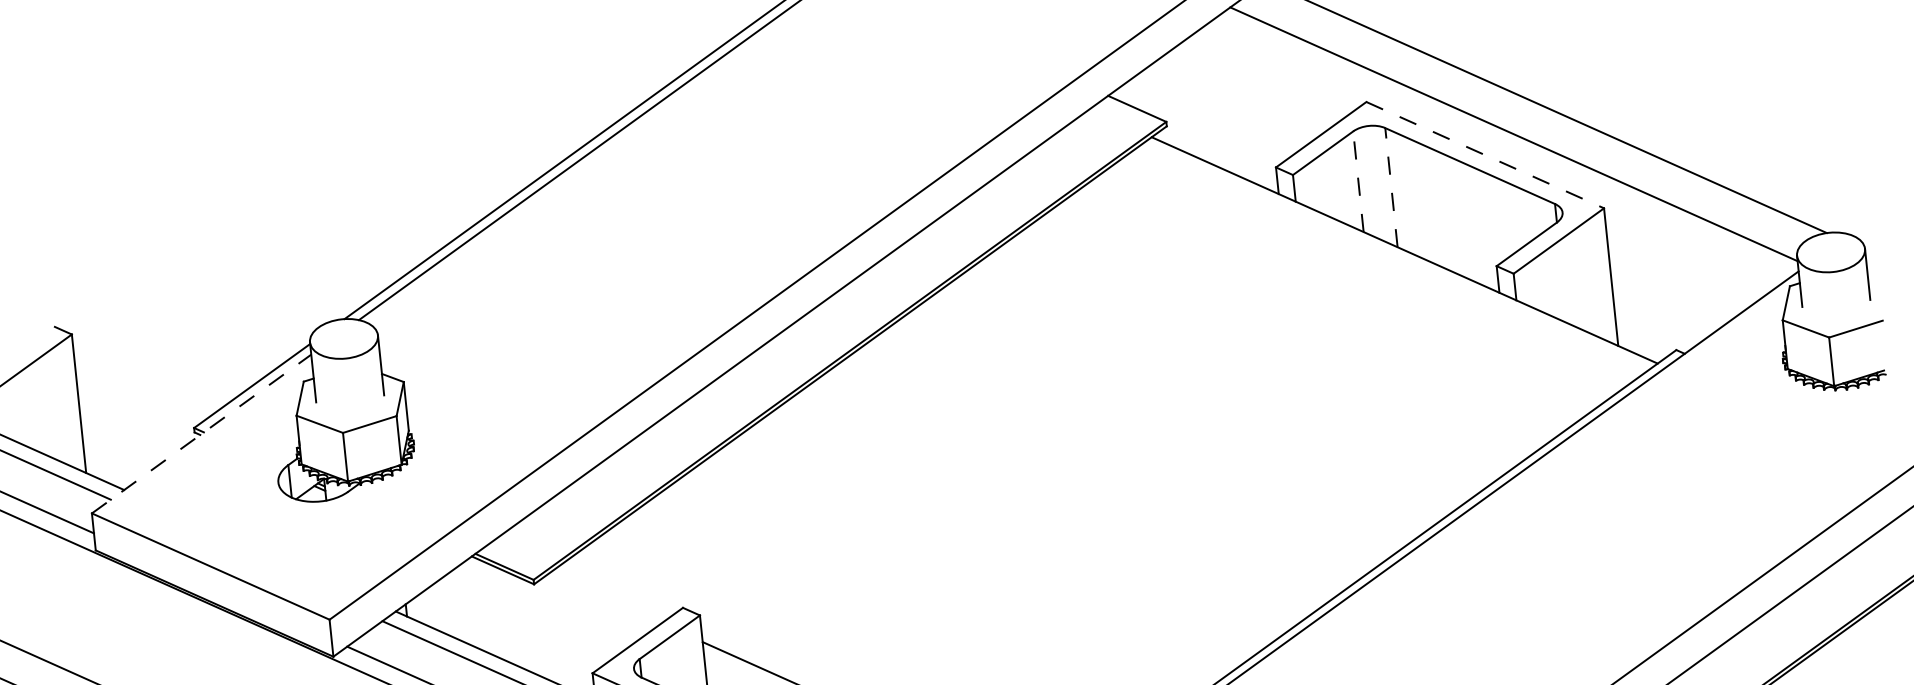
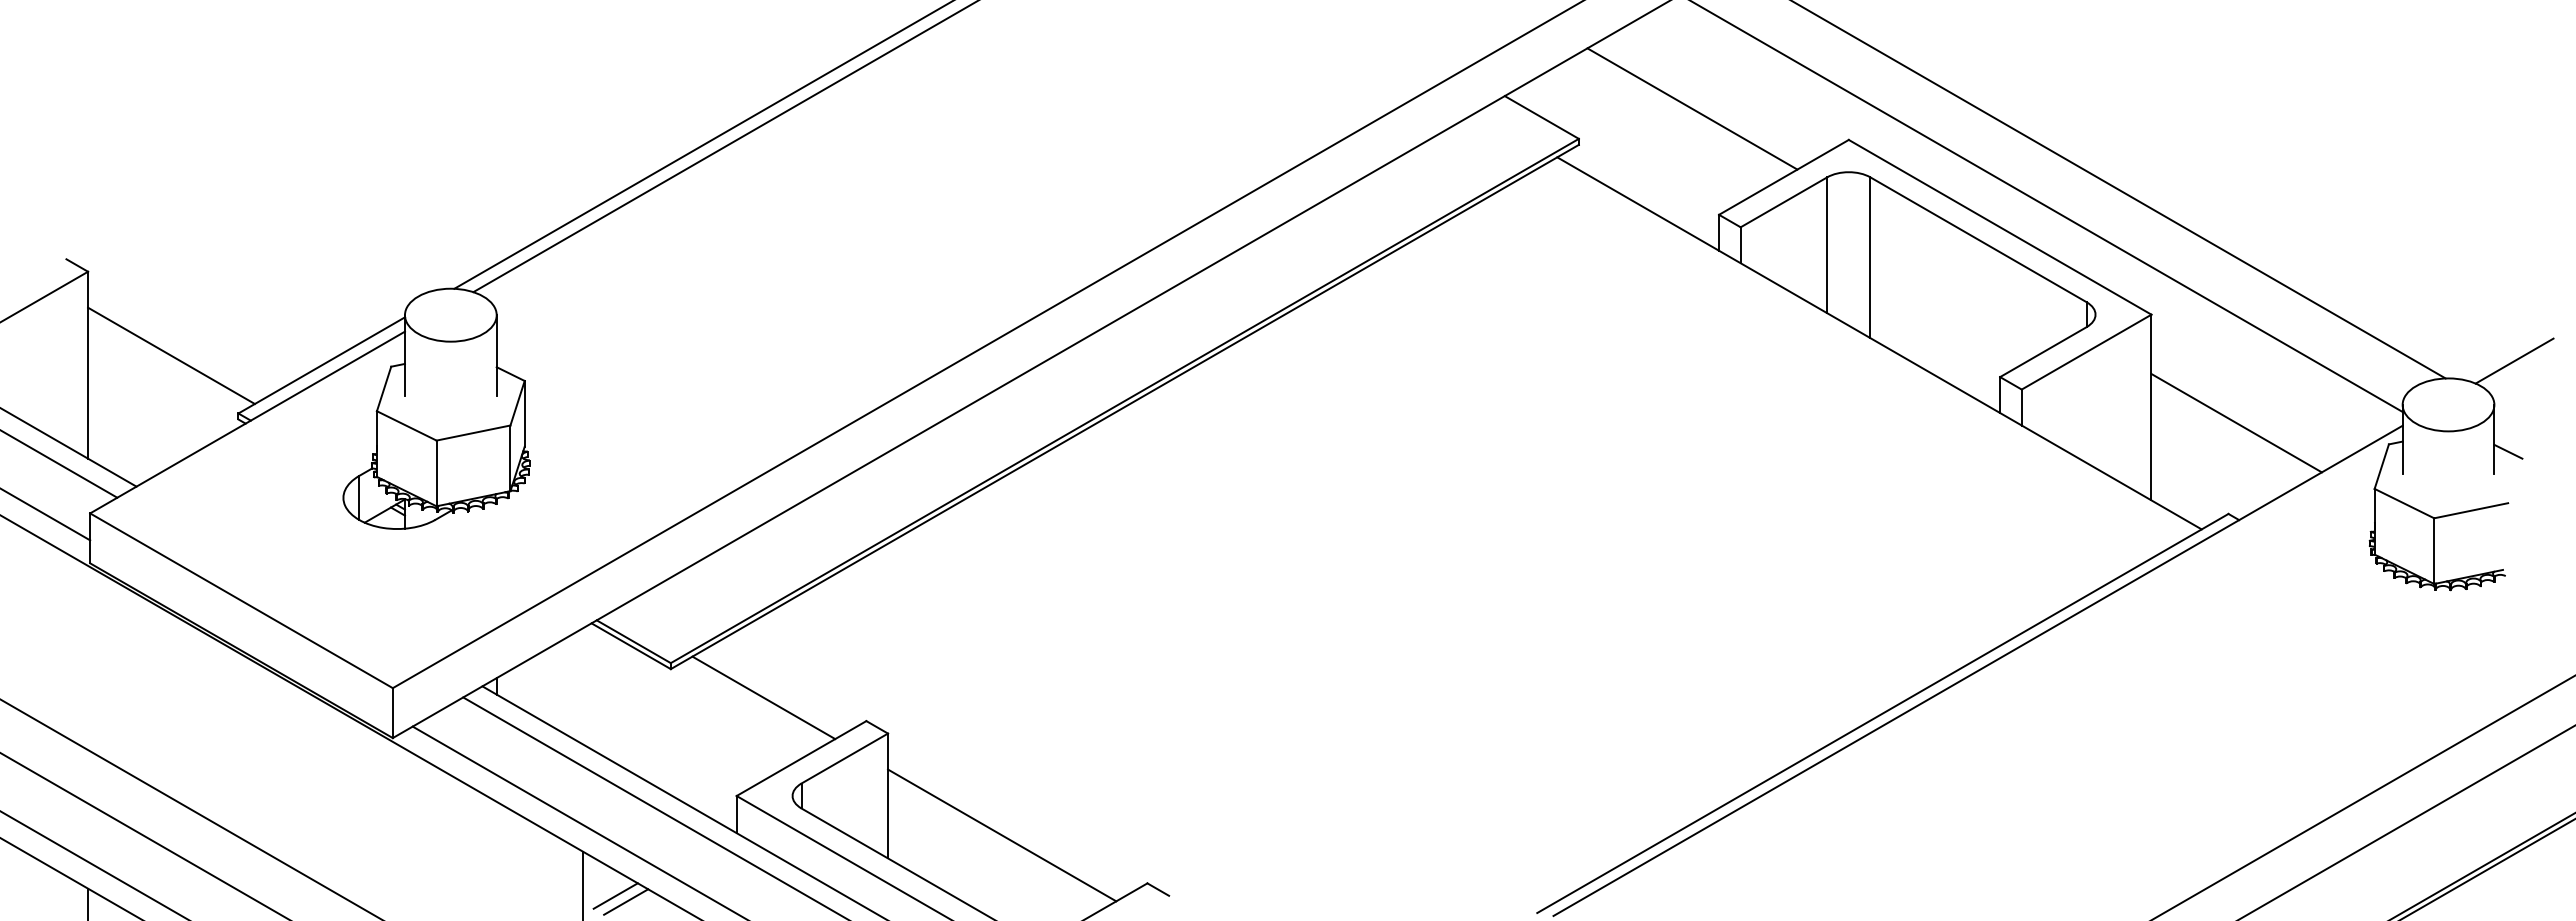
line: (1248, 90) -> (1692, 108), added
line: (1485, 155) -> (2000, 227), dashed -> solid
line: (1358, 181) -> (1827, 245), dashed -> solid
line: (1391, 187) -> (1870, 257), dashed -> solid
line: (1876, 214) -> (2514, 360), added
line: (1675, 281) -> (2236, 422), added
line: (1879, 282) -> (2508, 451), added
line: (140, 390) -> (171, 355), added
line: (201, 434) -> (247, 422), dashed -> solid
line: (604, 598) -> (763, 697), added

